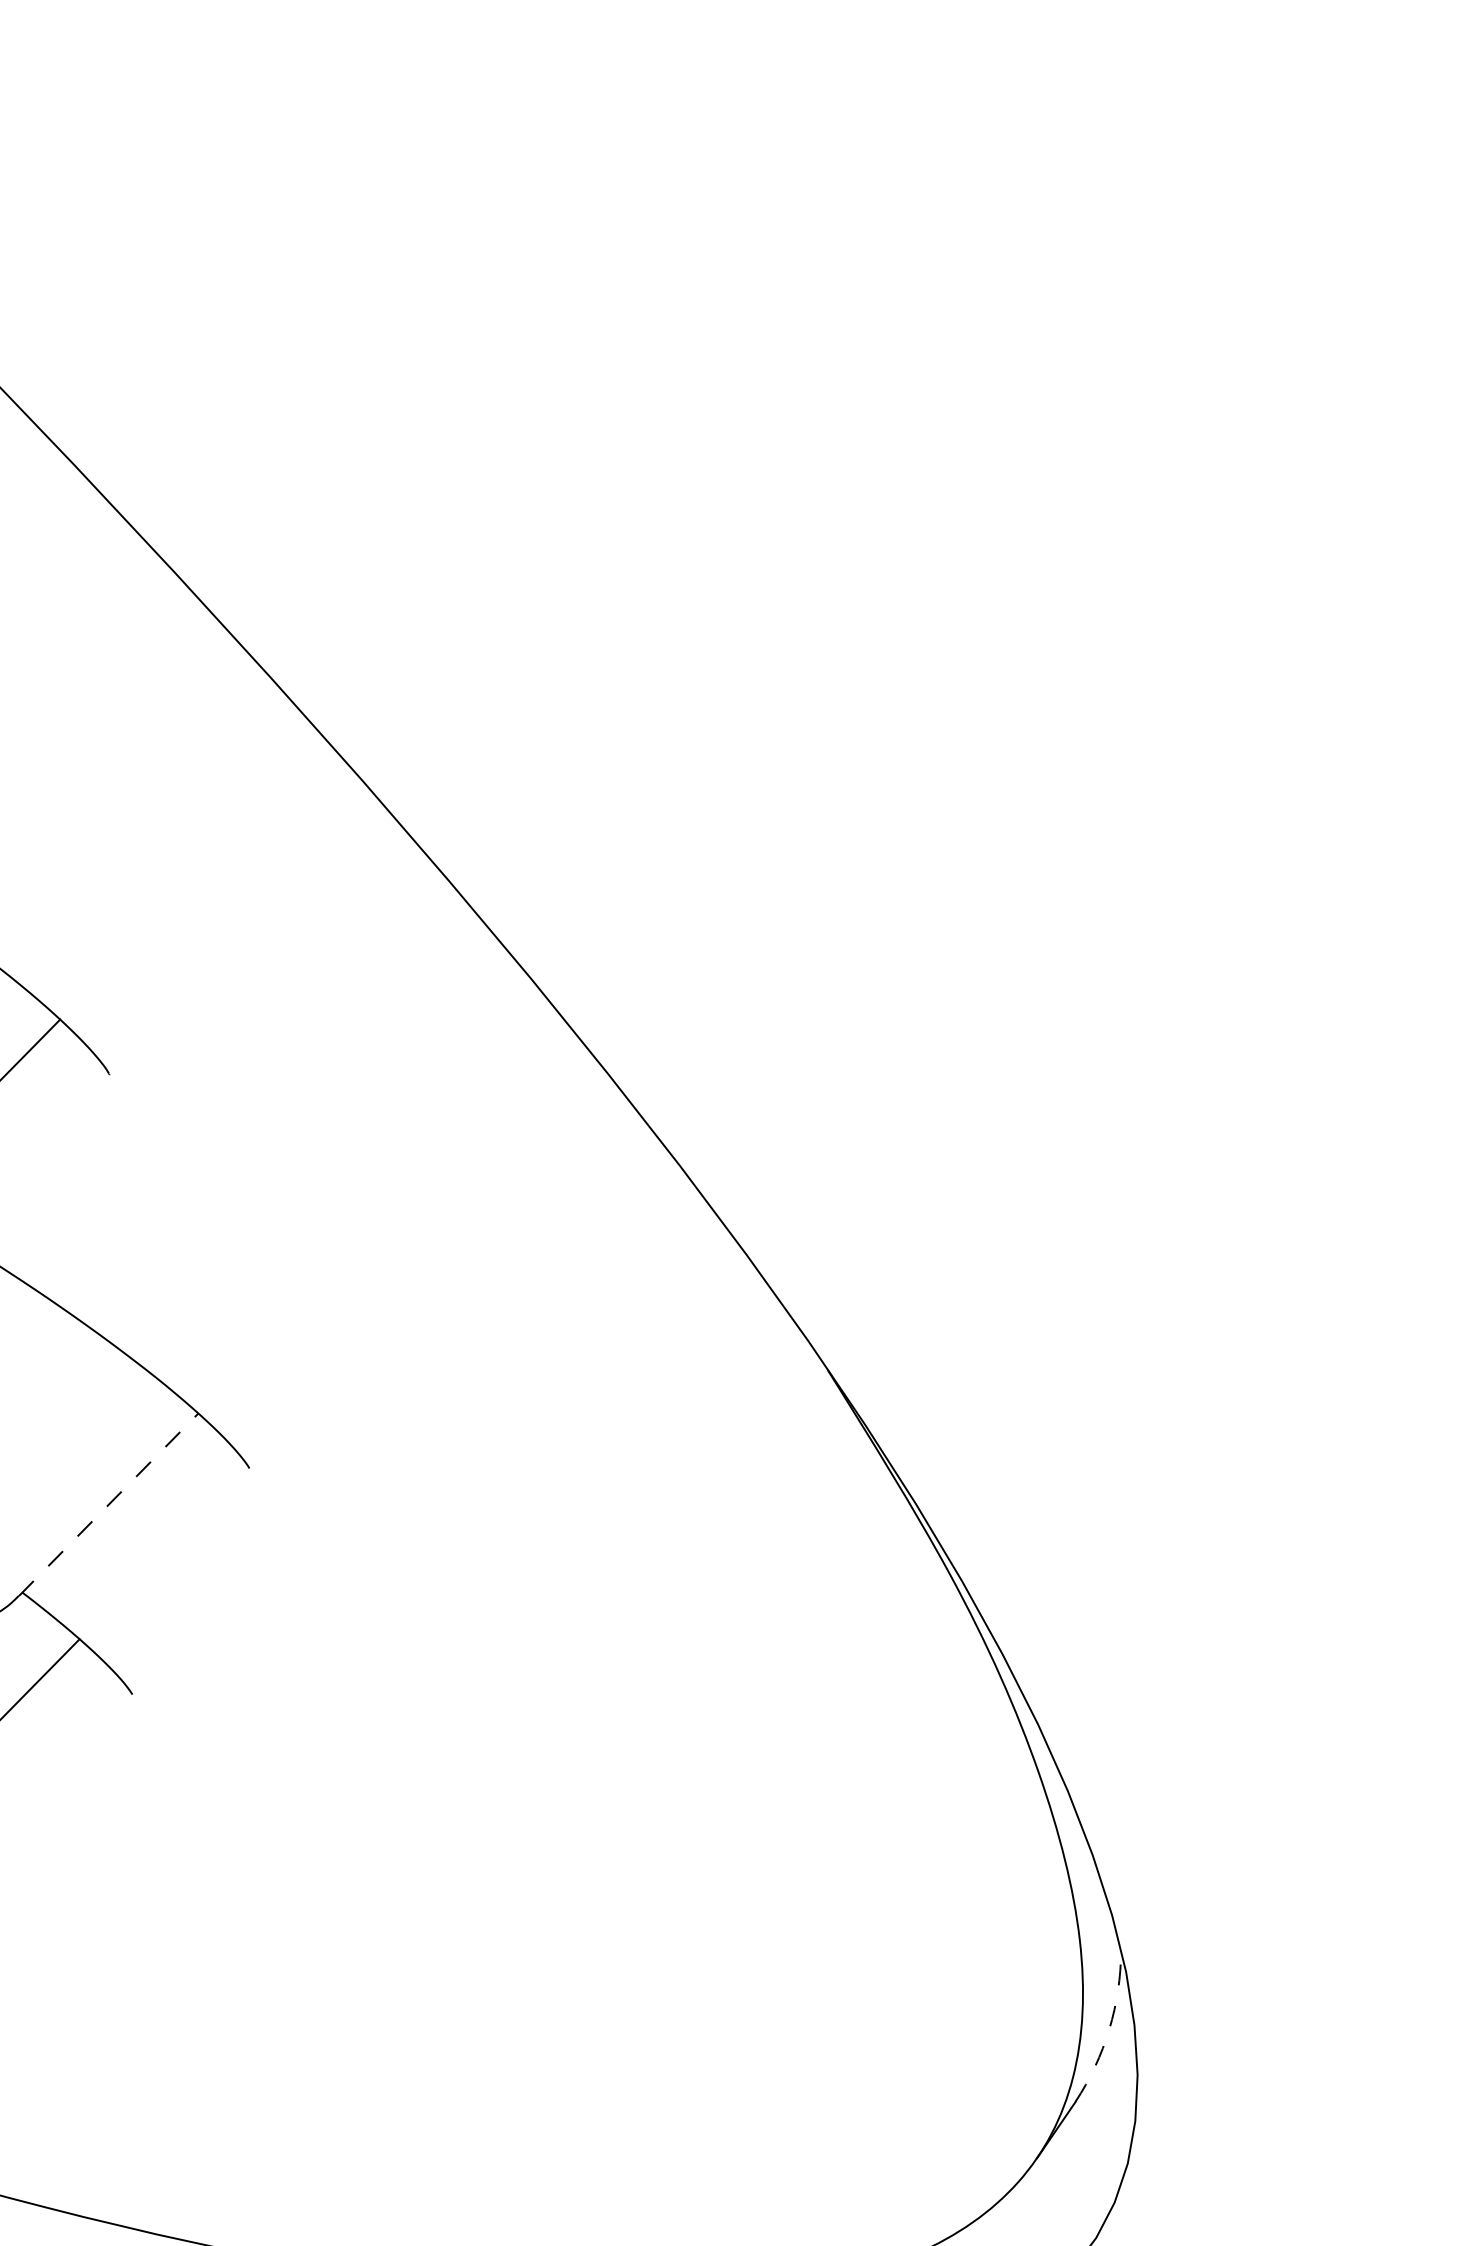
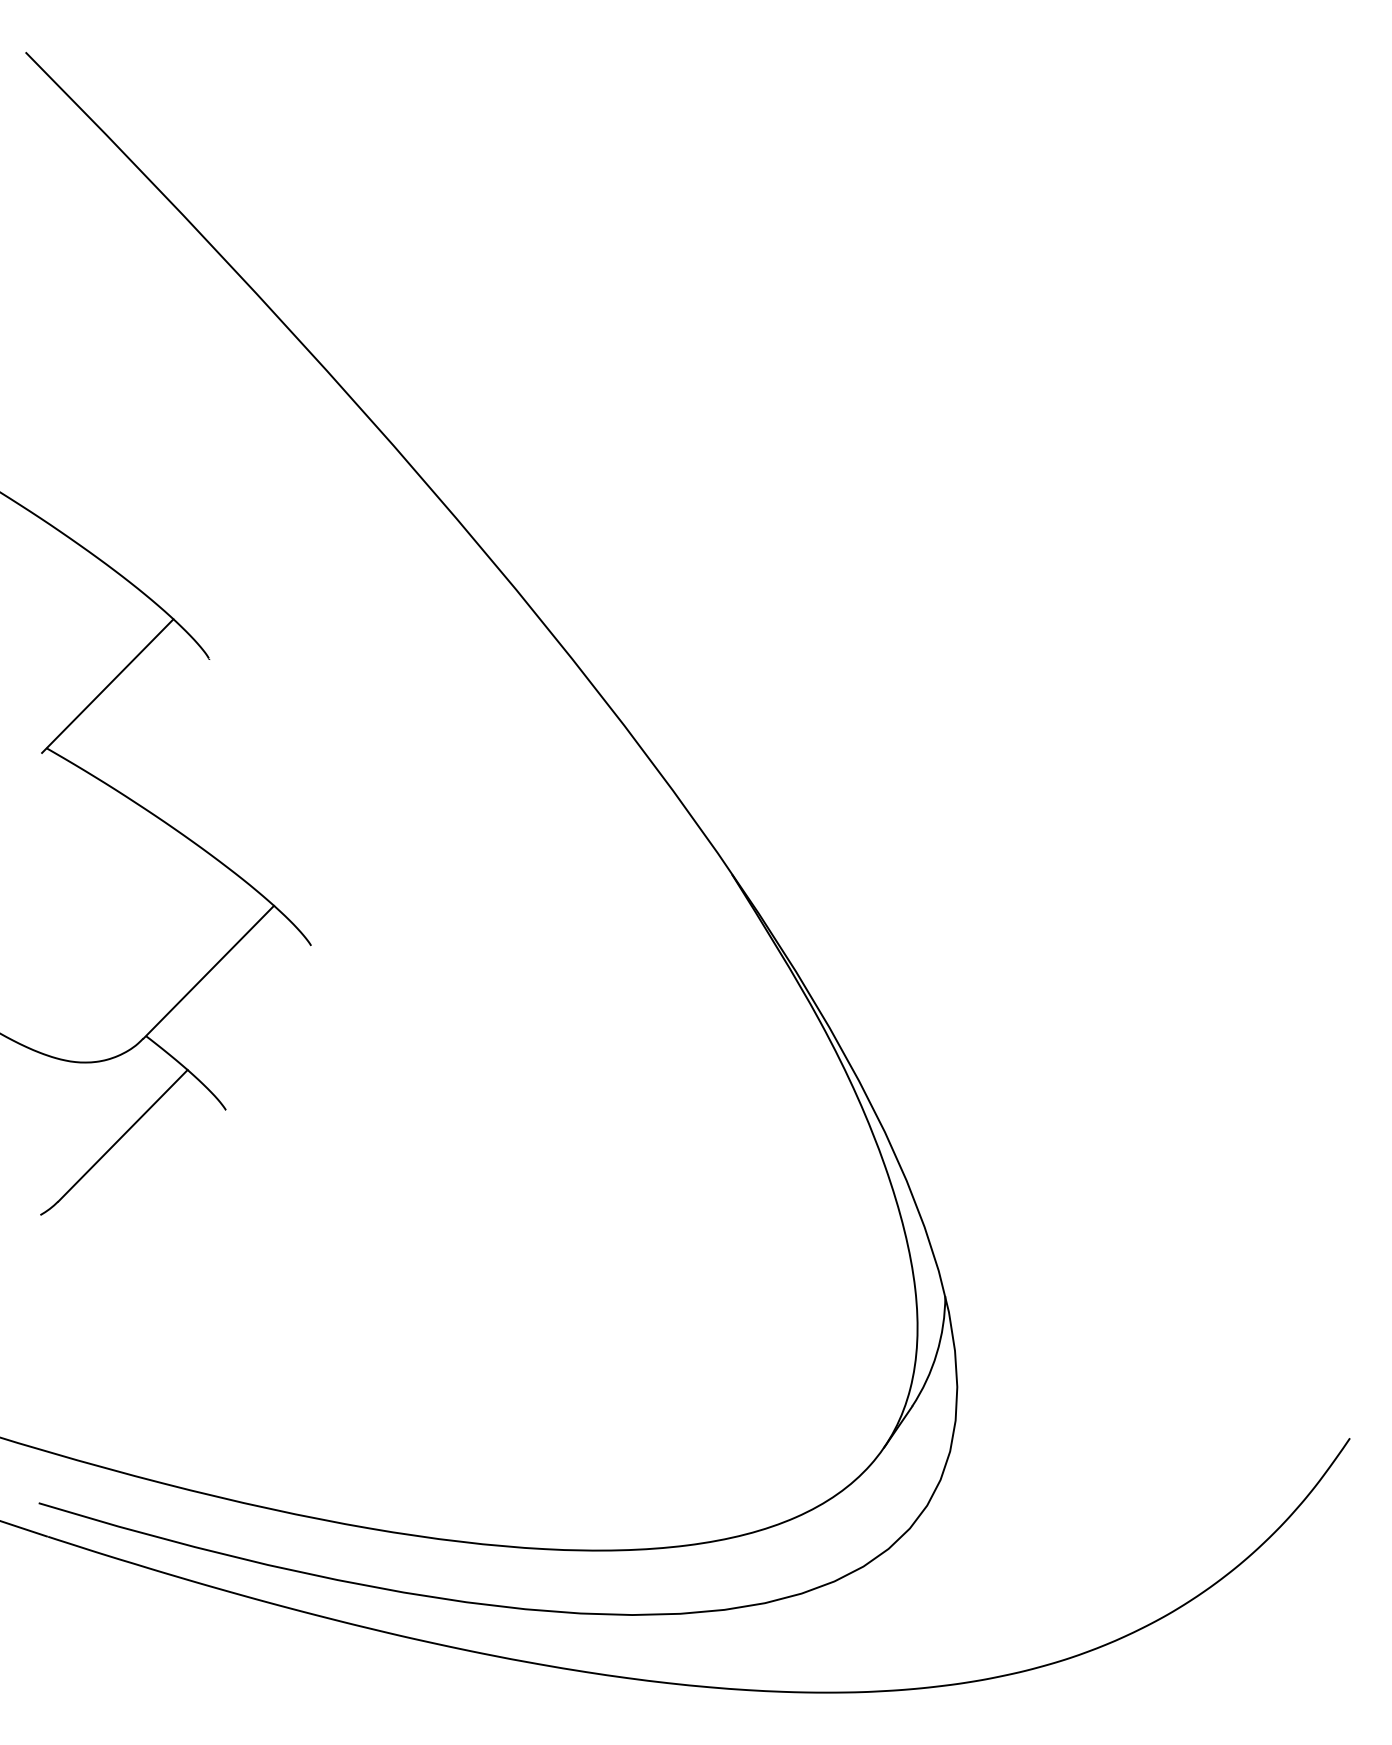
line: (109, 1503) -> (209, 971), dashed -> solid
arc: (1109, 2028) -> (936, 1353), dashed -> solid

